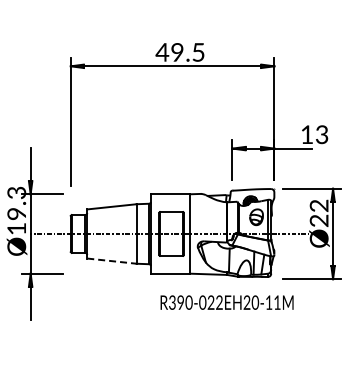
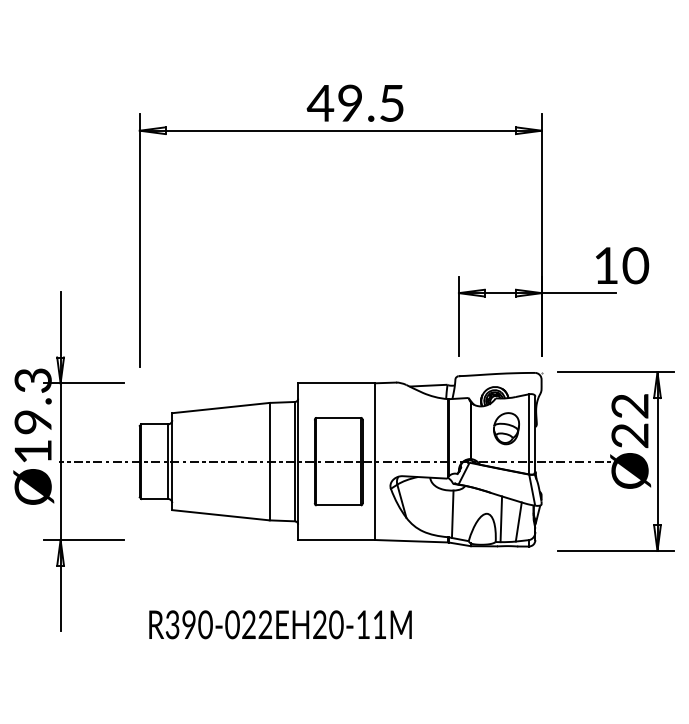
text: (321, 134) -> (634, 265), 13 -> 10
line: (111, 261) -> (220, 515), dashed -> solid
text: (226, 302) -> (279, 624), moved

